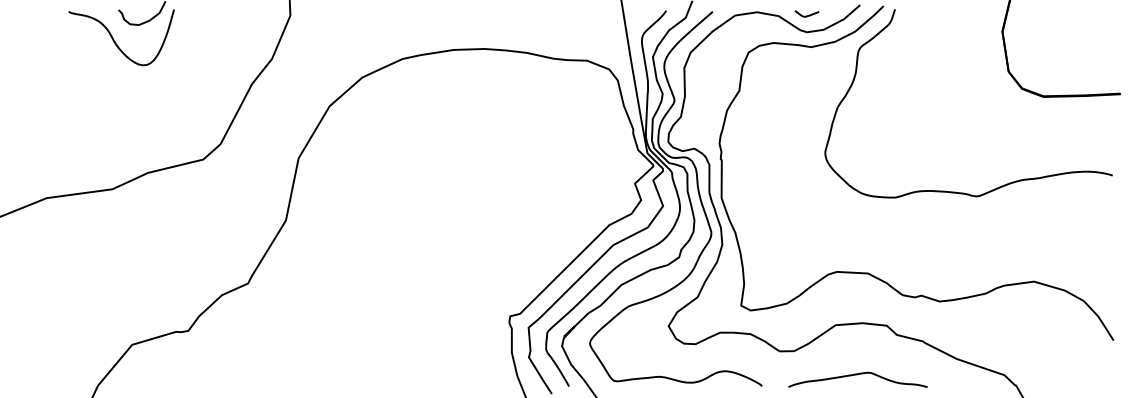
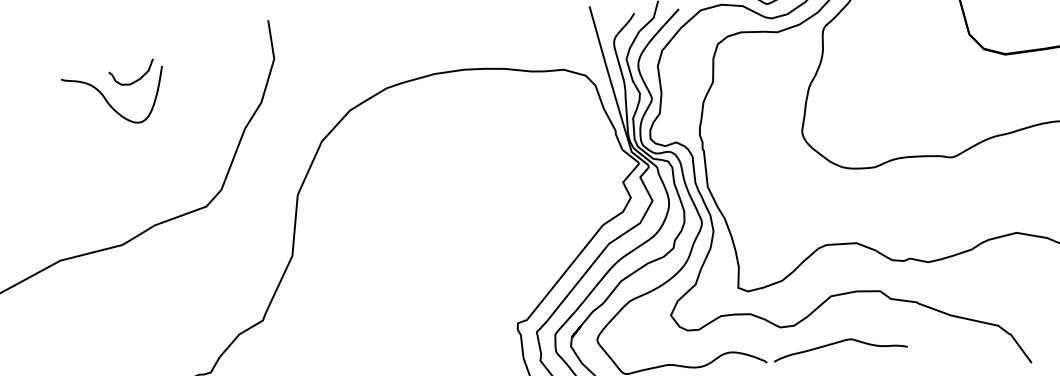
curve: (857, 375) -> (839, 343), moved

